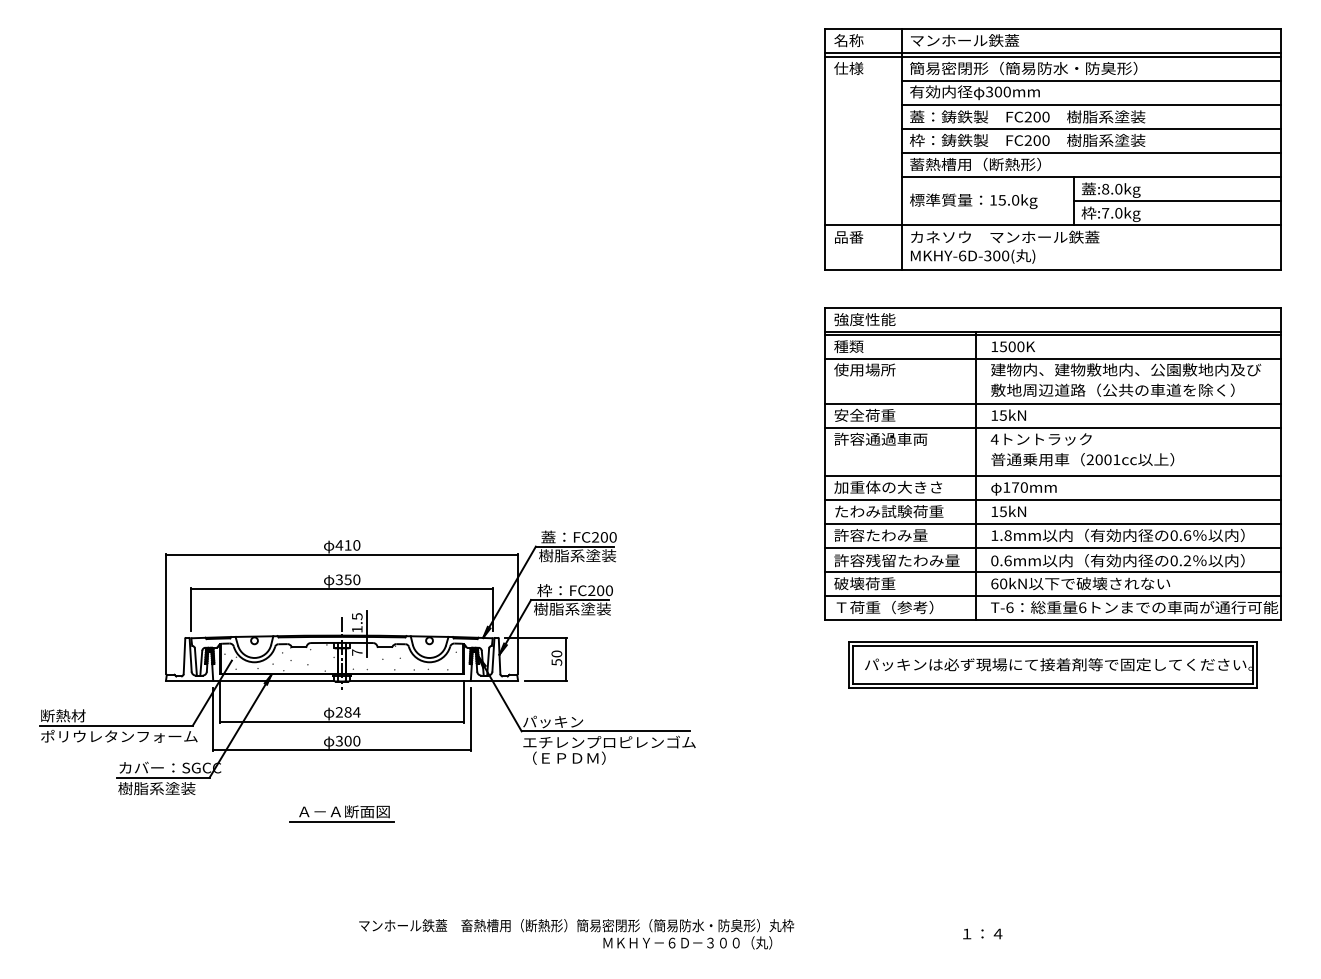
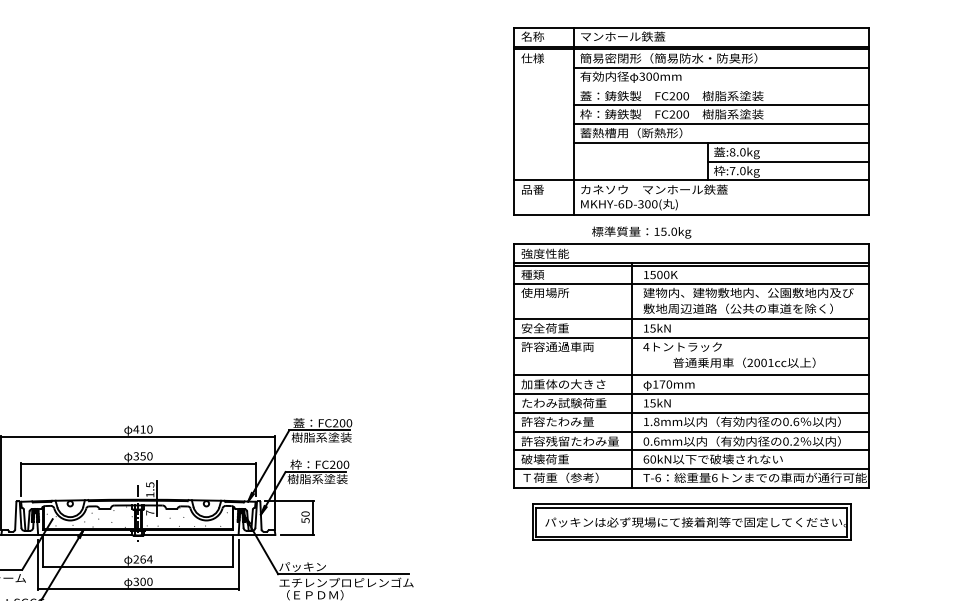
line: (1091, 104) -> (721, 86), removed
text: (973, 201) -> (641, 232), moved
text: (1082, 459) -> (744, 362), moved
text: (347, 712) -> (142, 559), 284 -> 264

